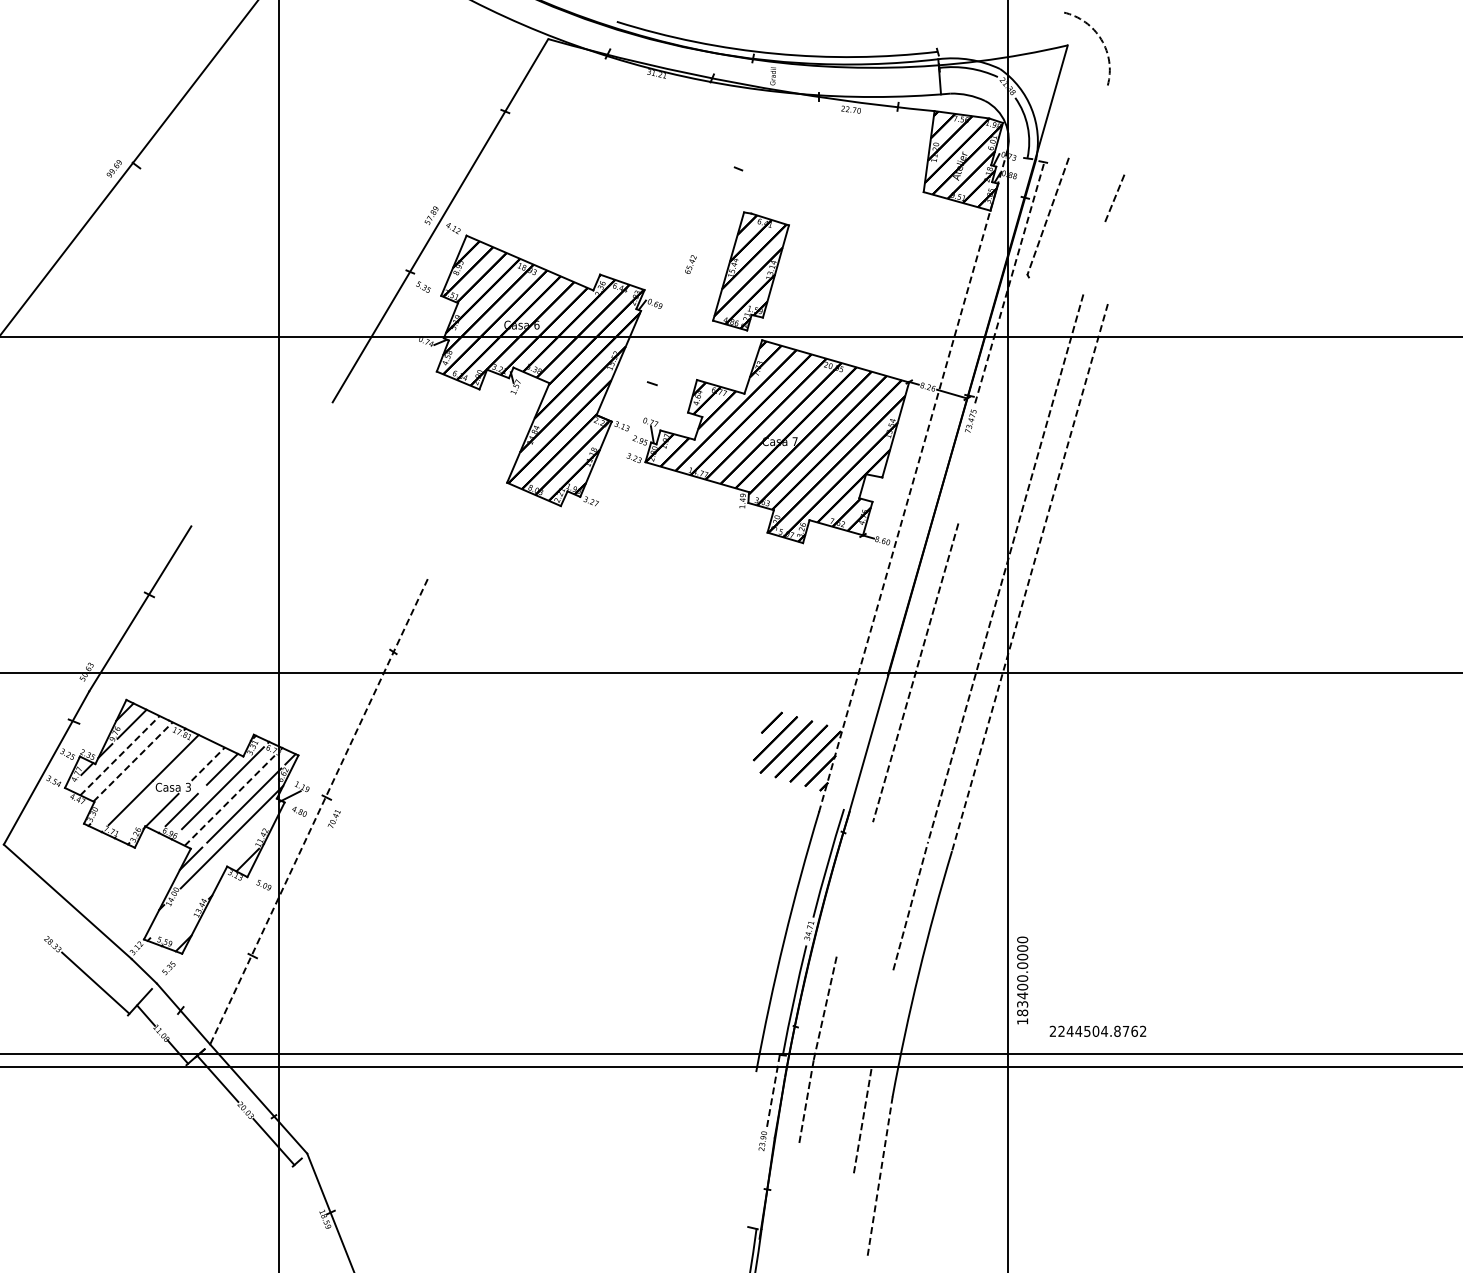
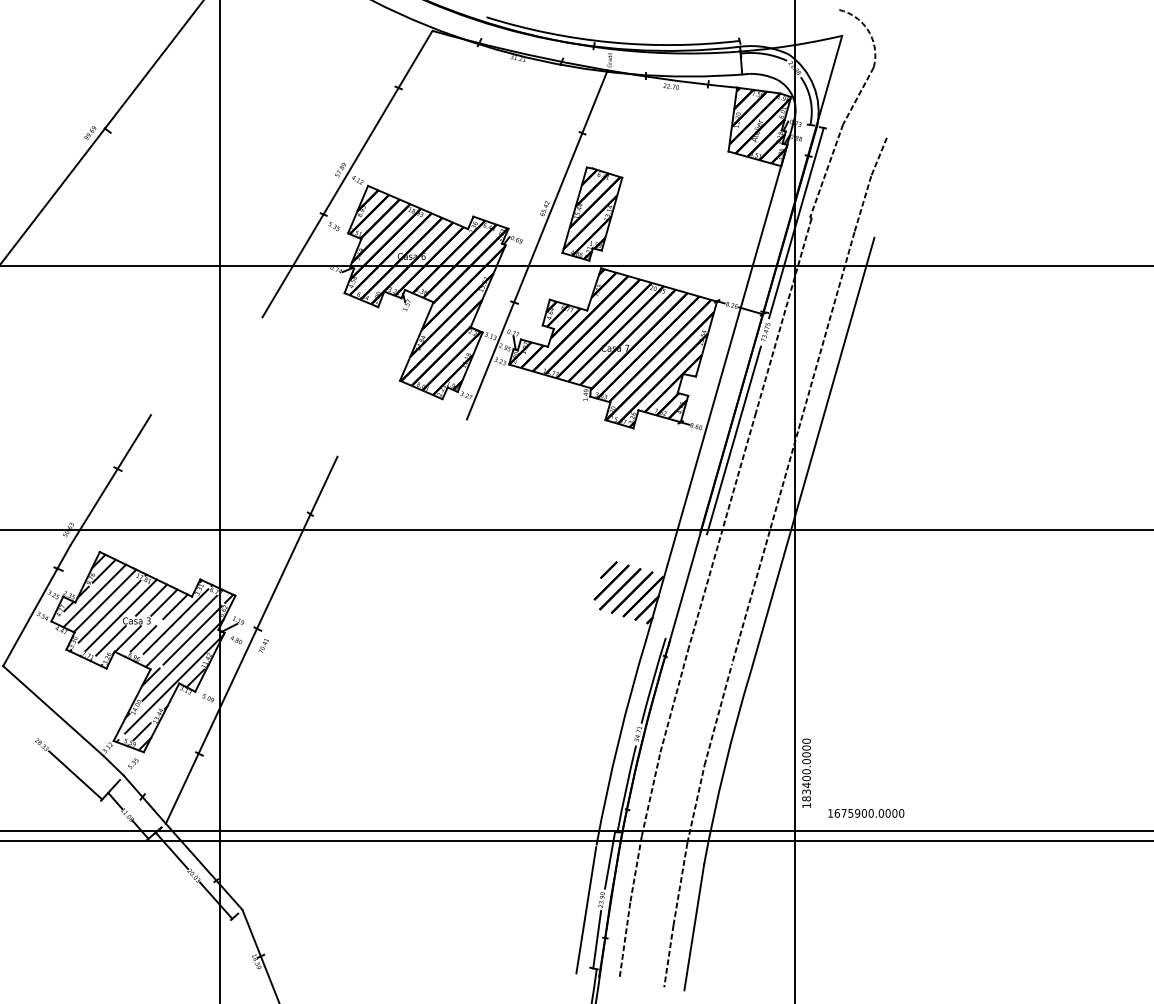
line: (1087, 121) -> (857, 95), added
line: (1093, 258) -> (862, 203), added
line: (1009, 282) -> (796, 222), dashed -> solid
line: (680, 310) -> (536, 244), added
line: (993, 400) -> (783, 315), added
line: (913, 481) -> (720, 379), dashed -> solid
line: (930, 558) -> (733, 440), added
line: (1030, 575) -> (812, 453), dashed -> solid
line: (120, 755) -> (95, 595), dashed -> solid
line: (191, 760) -> (151, 599), added
line: (133, 761) -> (105, 600), dashed -> solid
line: (208, 763) -> (164, 602), dashed -> solid
line: (138, 775) -> (109, 611), added
line: (229, 800) -> (181, 631), dashed -> solid
line: (318, 811) -> (251, 640), dashed -> solid
line: (140, 812) -> (110, 640), added
line: (220, 867) -> (174, 684), added
line: (855, 887) -> (674, 699), added
line: (179, 927) -> (141, 731), added
line: (882, 1019) -> (696, 804), added
text: (1097, 1030) -> (865, 812), 2244504.8762 -> 1675900.0000
line: (773, 1090) -> (610, 860), dashed -> solid
line: (742, 1154) -> (585, 910), added
line: (880, 1175) -> (694, 927), dashed -> solid
line: (792, 1190) -> (625, 938), added
line: (757, 1191) -> (597, 939), added
line: (847, 1212) -> (668, 956), added

